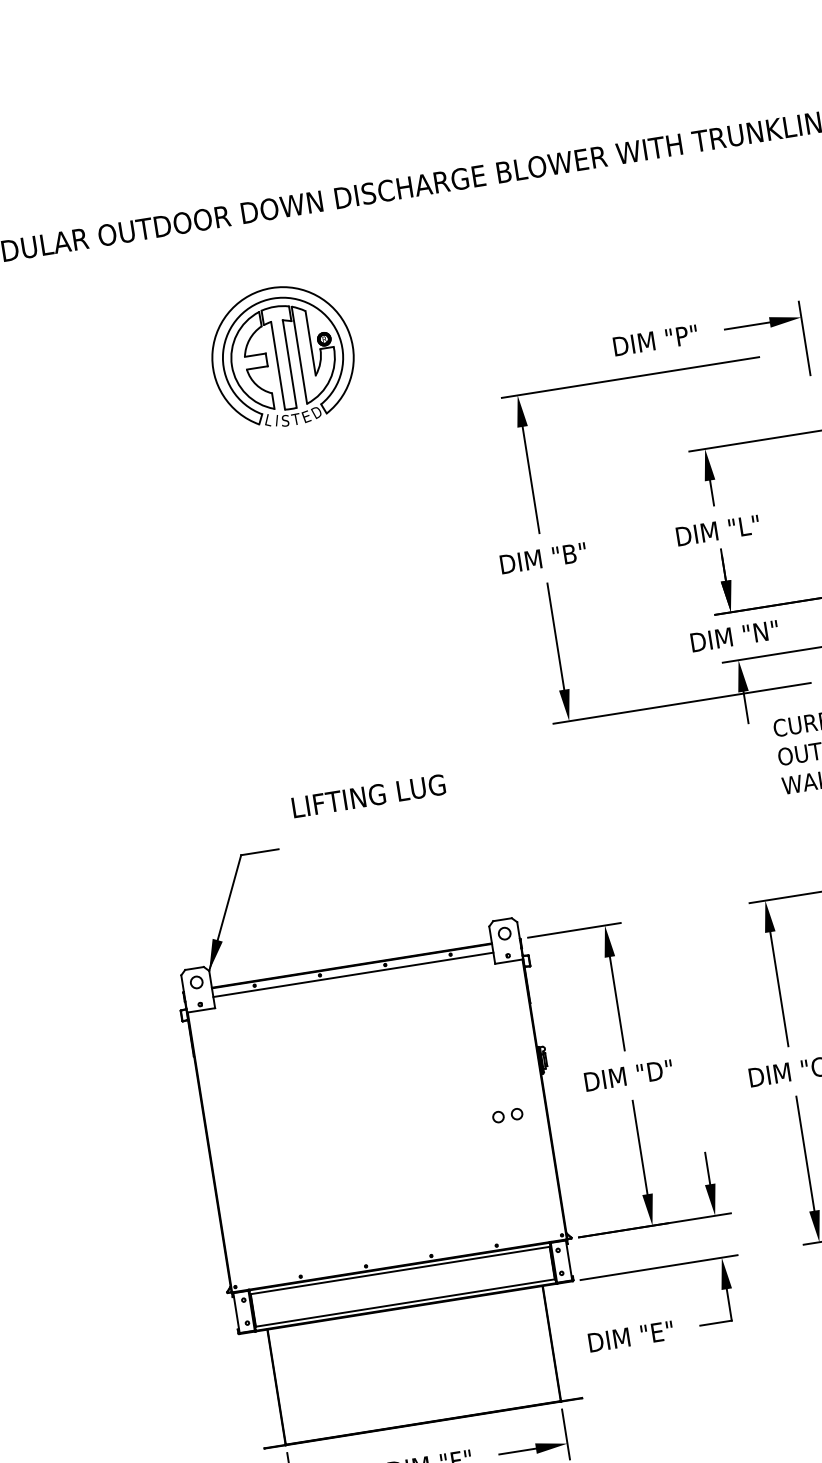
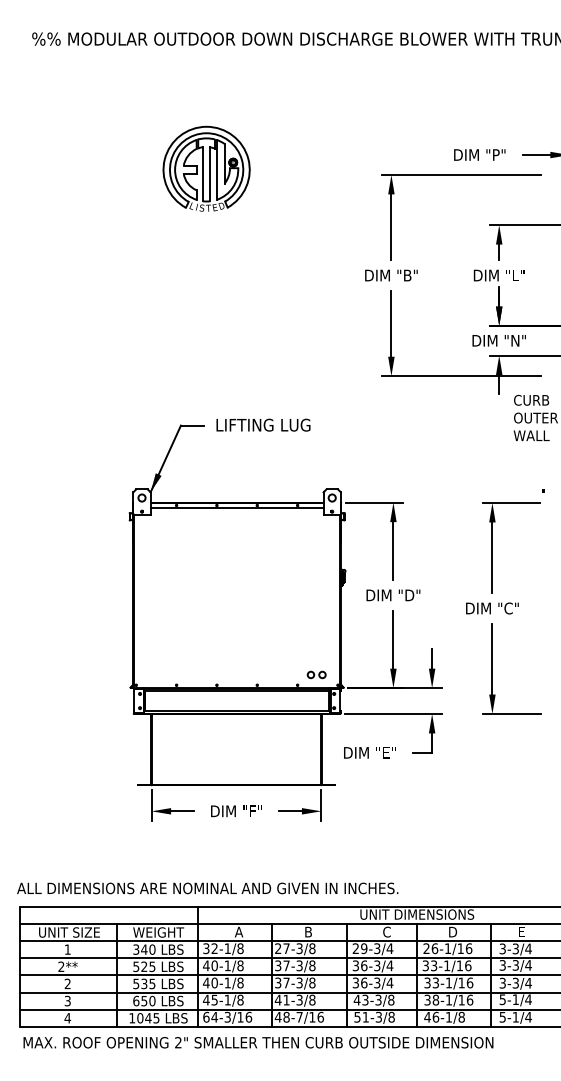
part: (282, 355) -> (206, 168), moved
text: (368, 794) -> (263, 424), moved
part: (507, 1114) -> (316, 674), moved

